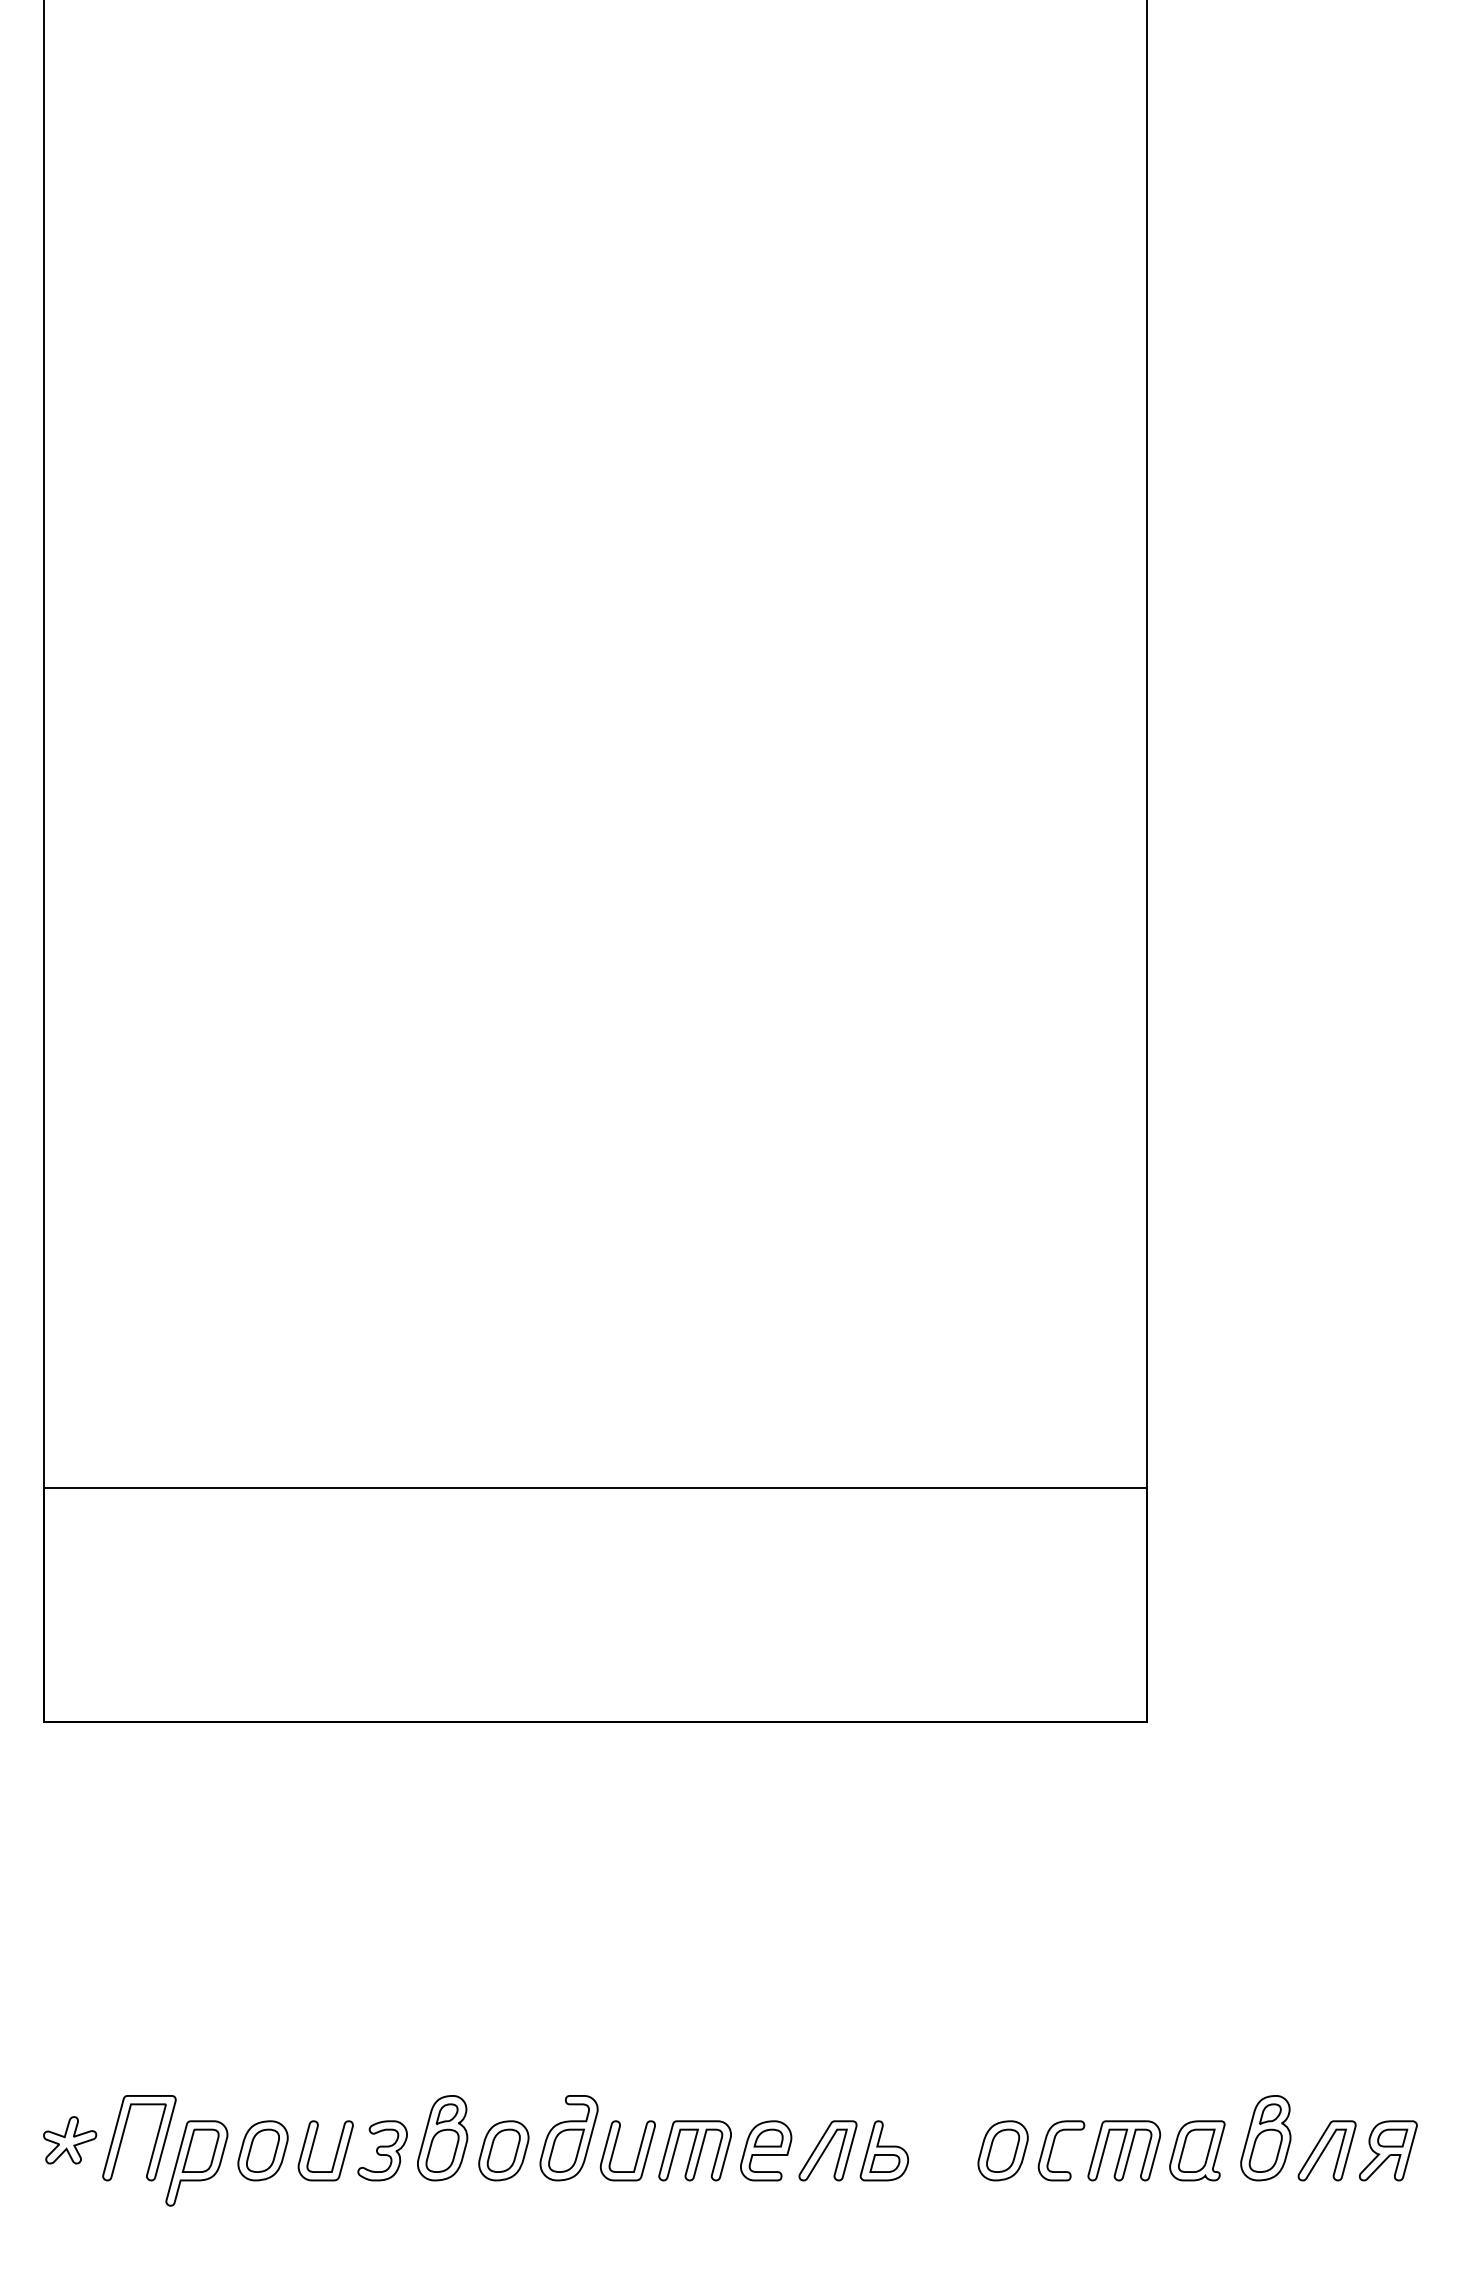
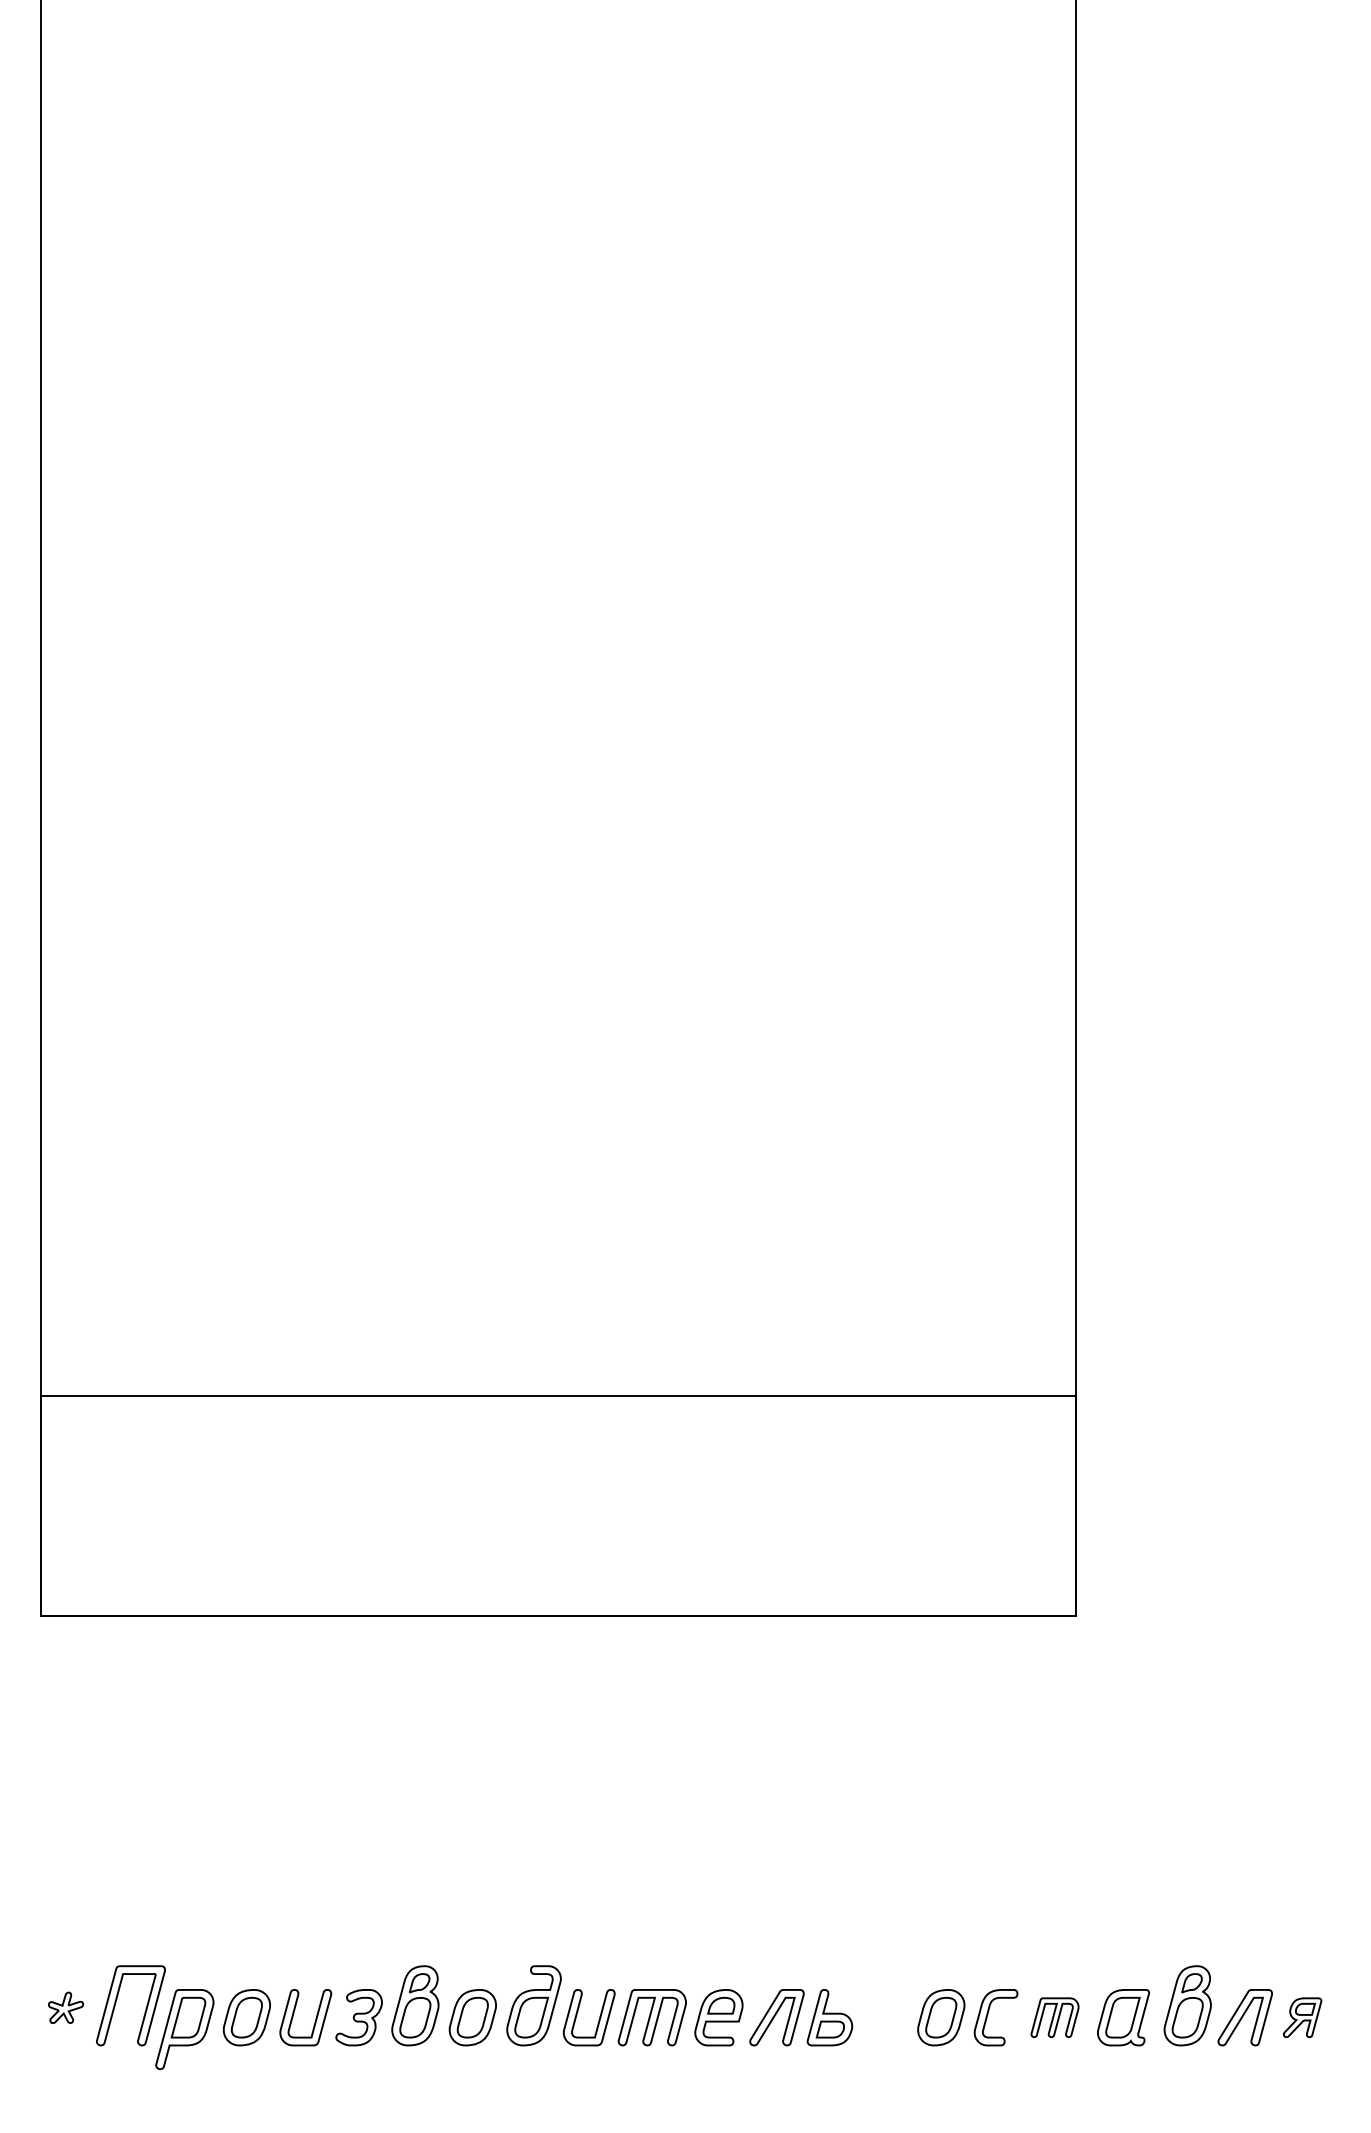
part: (70, 2140) -> (66, 2007), size x0.7
part: (1124, 2150) -> (1055, 2017), size x0.7
part: (1387, 2150) -> (1301, 2017), size x0.7

